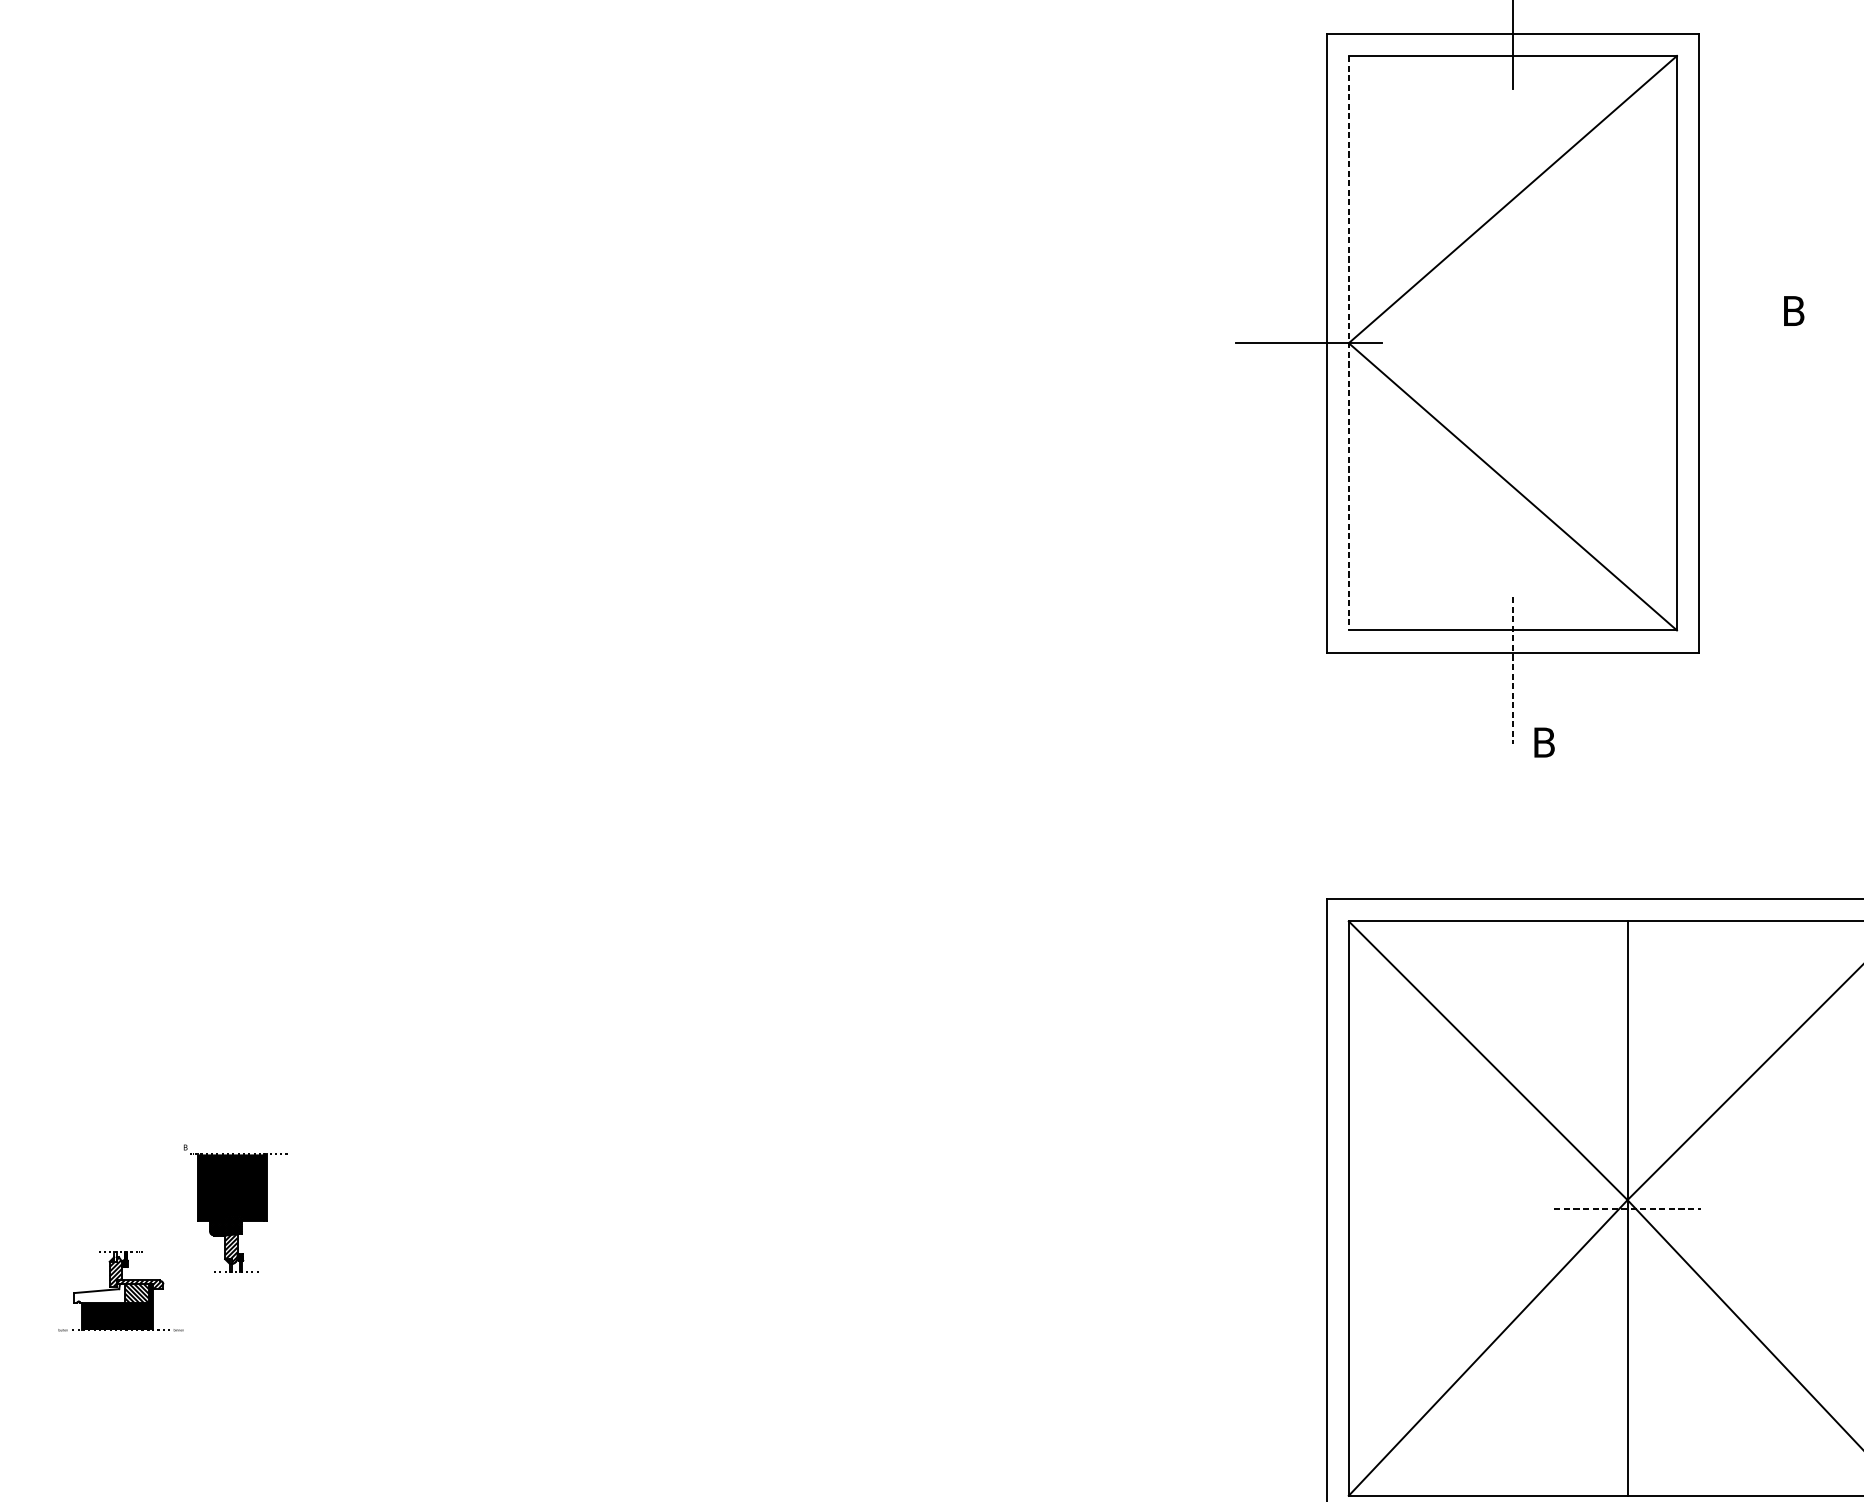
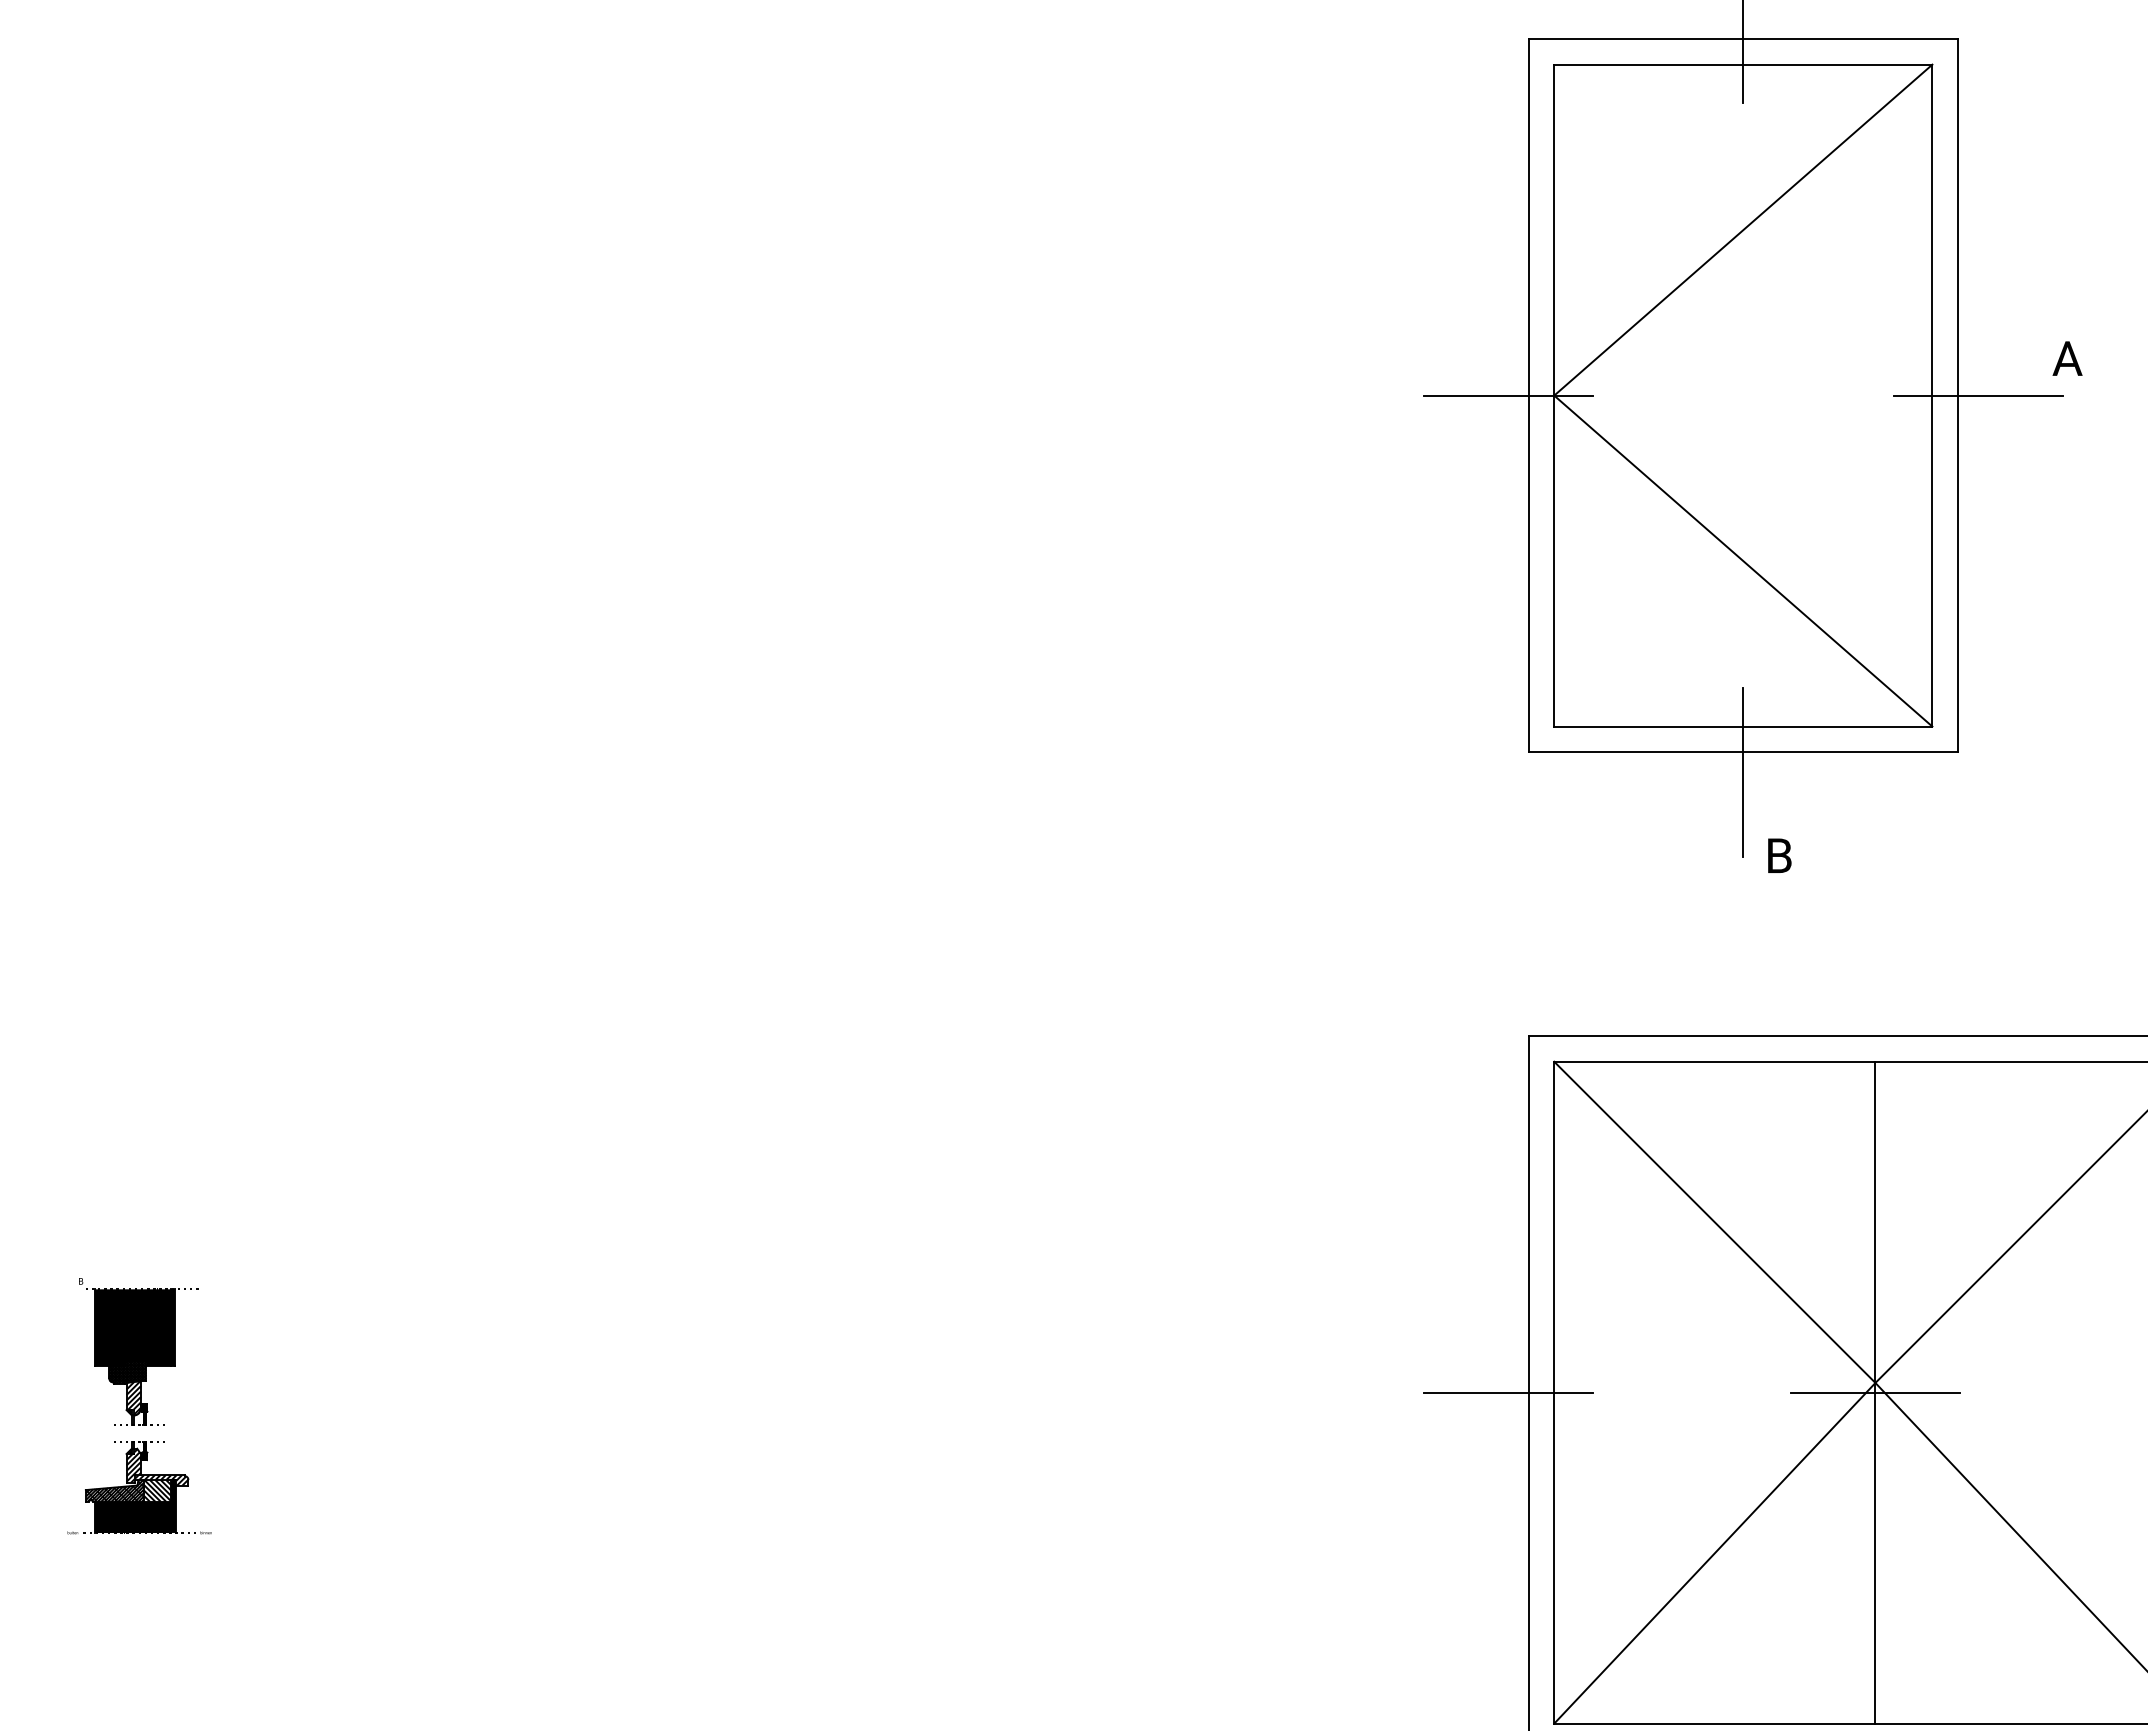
text: (1794, 310) -> (2067, 358), B -> A
line: (1349, 343) -> (1554, 395), dashed -> solid
line: (1717, 343) -> (1978, 395), added
line: (1513, 671) -> (1743, 773), dashed -> solid
part: (235, 1208) -> (138, 1351), moved
line: (1308, 1208) -> (1507, 1392), added
line: (1627, 1208) -> (1875, 1392), dashed -> solid
hatch: (99, 1293) -> (114, 1490), added

